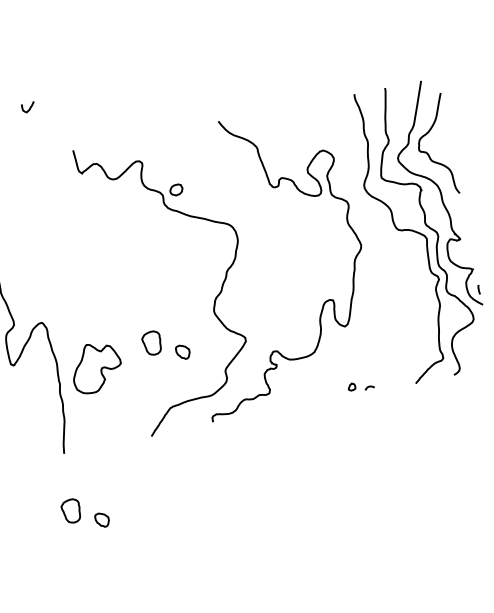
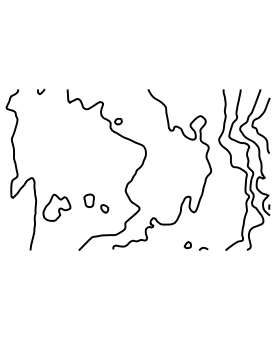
curve: (28, 106) -> (41, 91), moved
part: (359, 385) -> (195, 245), size x1.67
part: (85, 513) -> (35, 284), removed

